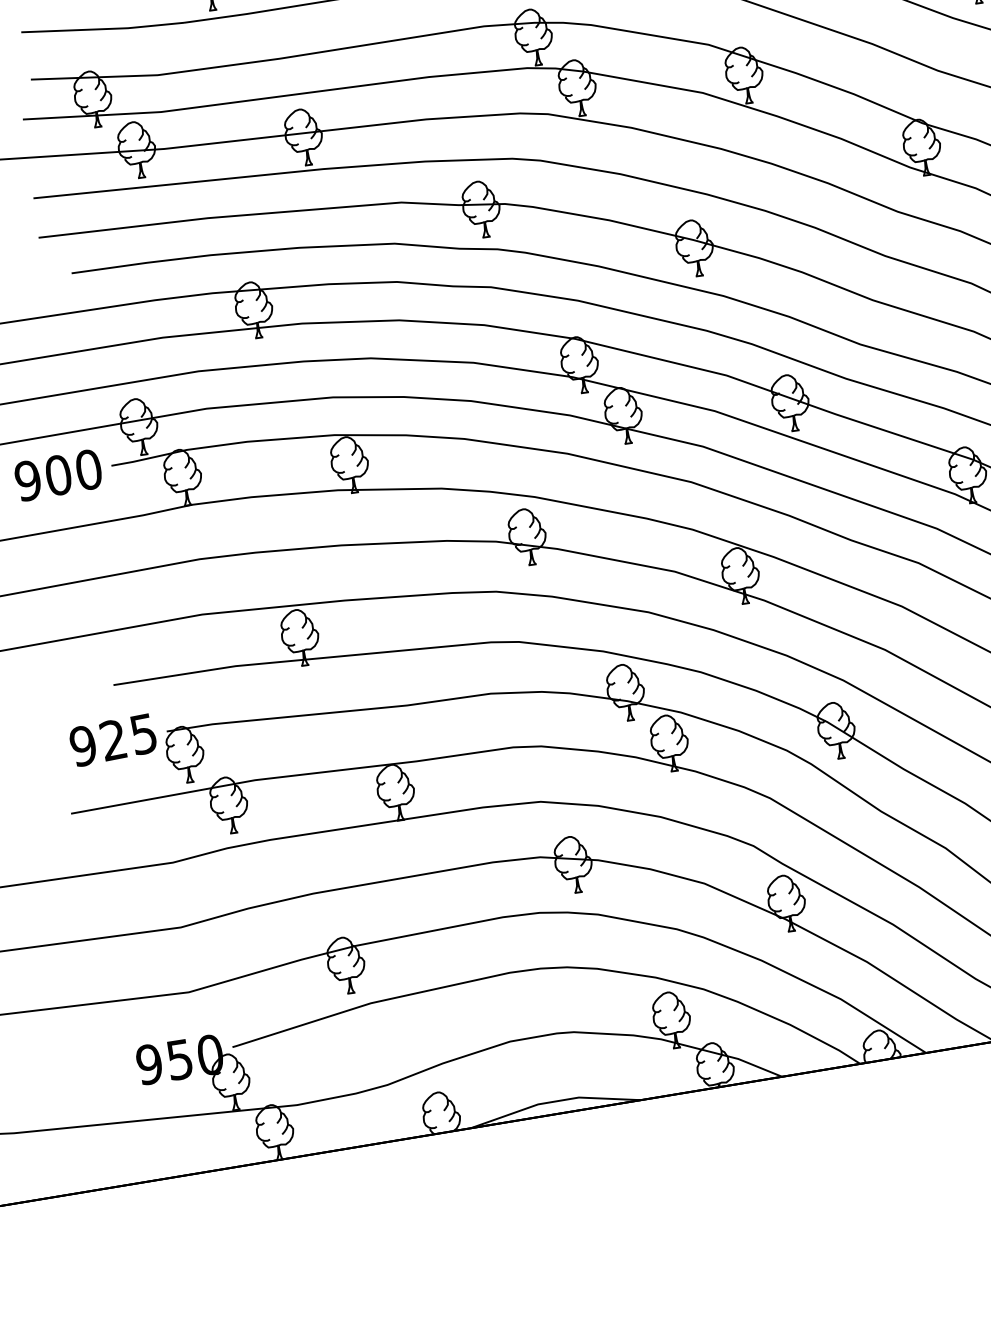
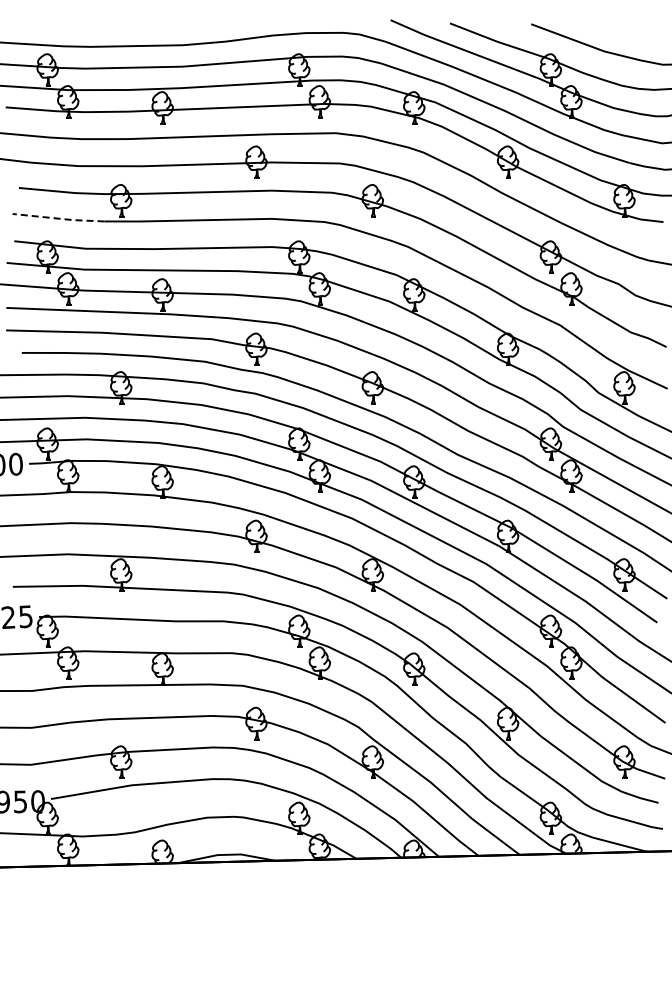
line: (102, 28) -> (58, 218), solid -> dashed

